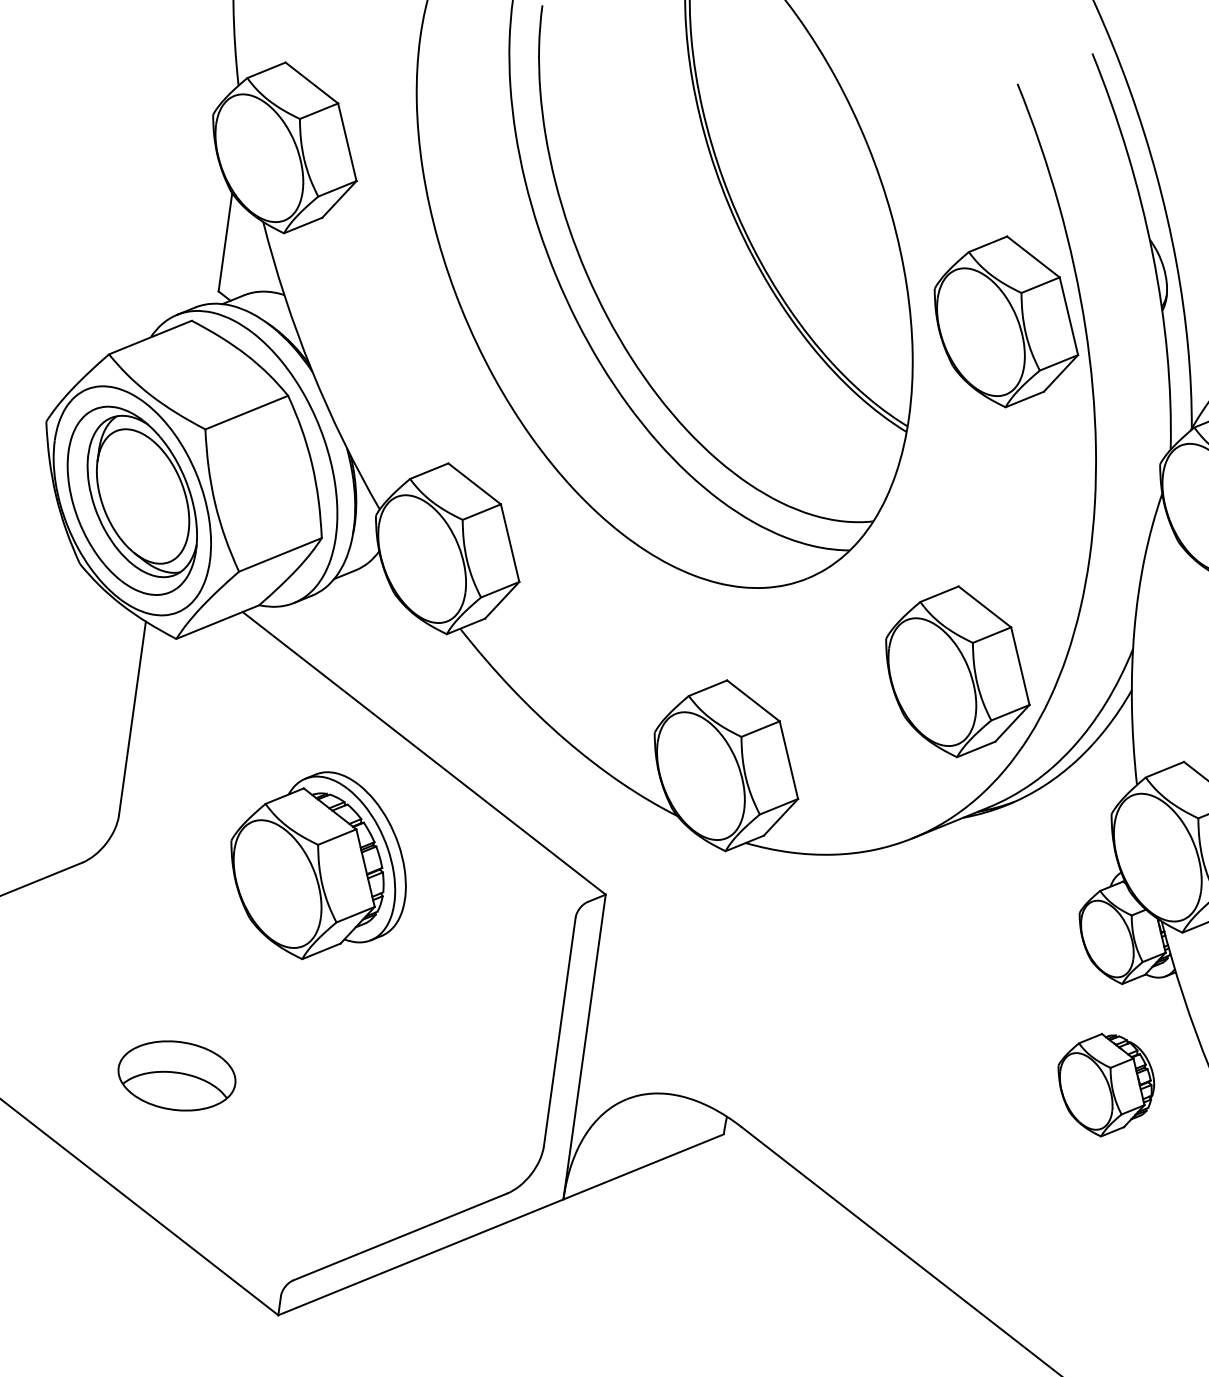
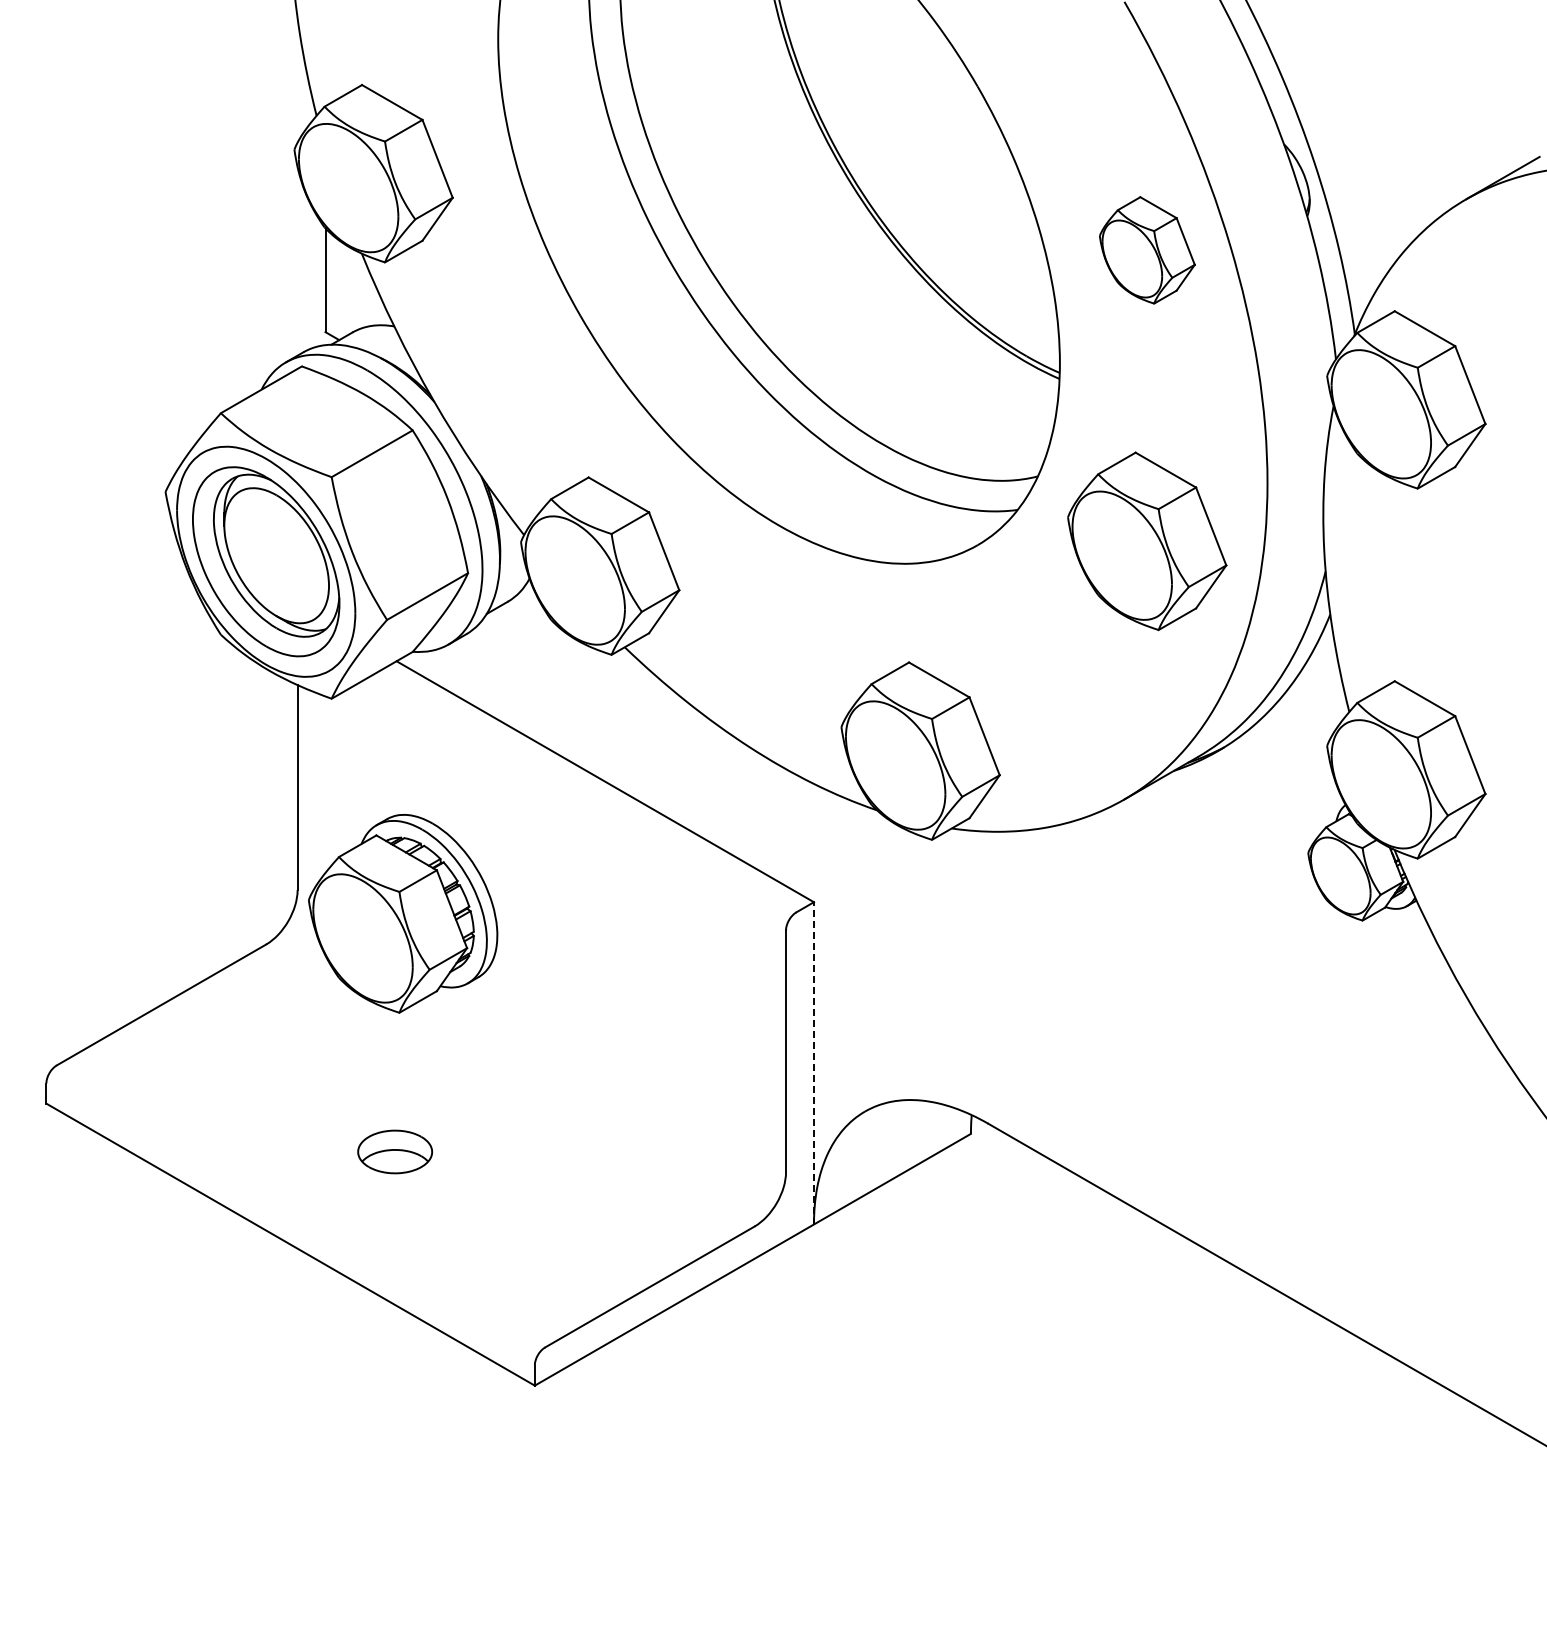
part: (1006, 322) -> (1147, 250), size x0.6
part: (958, 672) -> (1147, 541), moved
part: (319, 865) -> (403, 913), moved
line: (584, 1046) -> (813, 1062), solid -> dashed
part: (176, 1075) -> (394, 1151), size x0.6
part: (1105, 1084) -> (1359, 1027), removed

